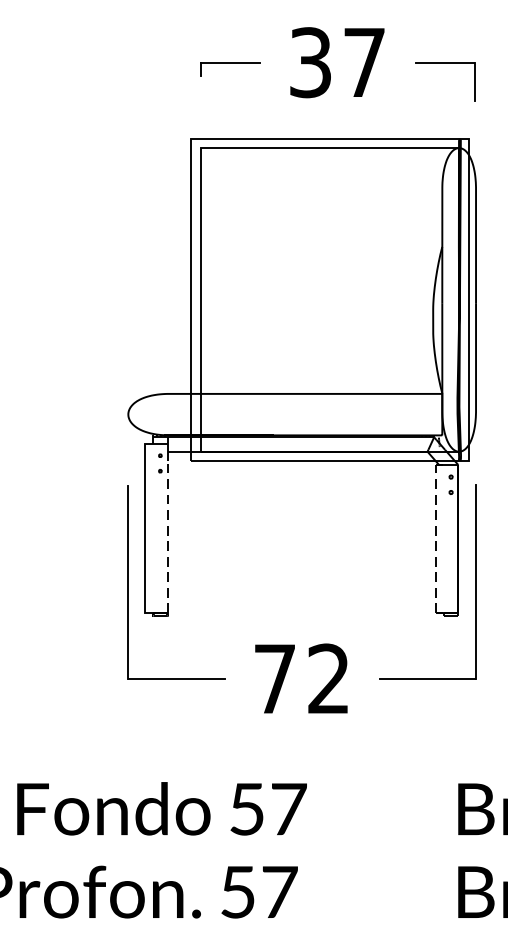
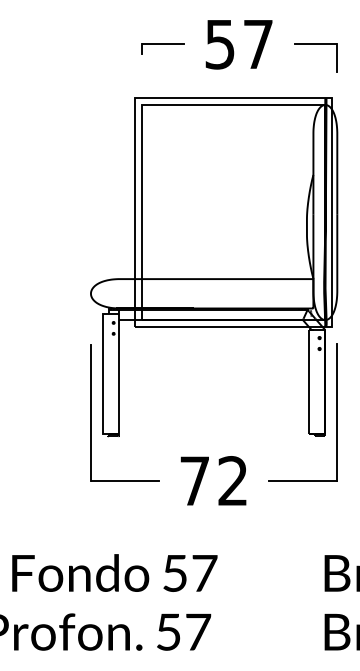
text: (311, 61) -> (220, 43), 37 -> 57
line: (167, 537) -> (118, 380), dashed -> solid
line: (435, 538) -> (308, 381), dashed -> solid

